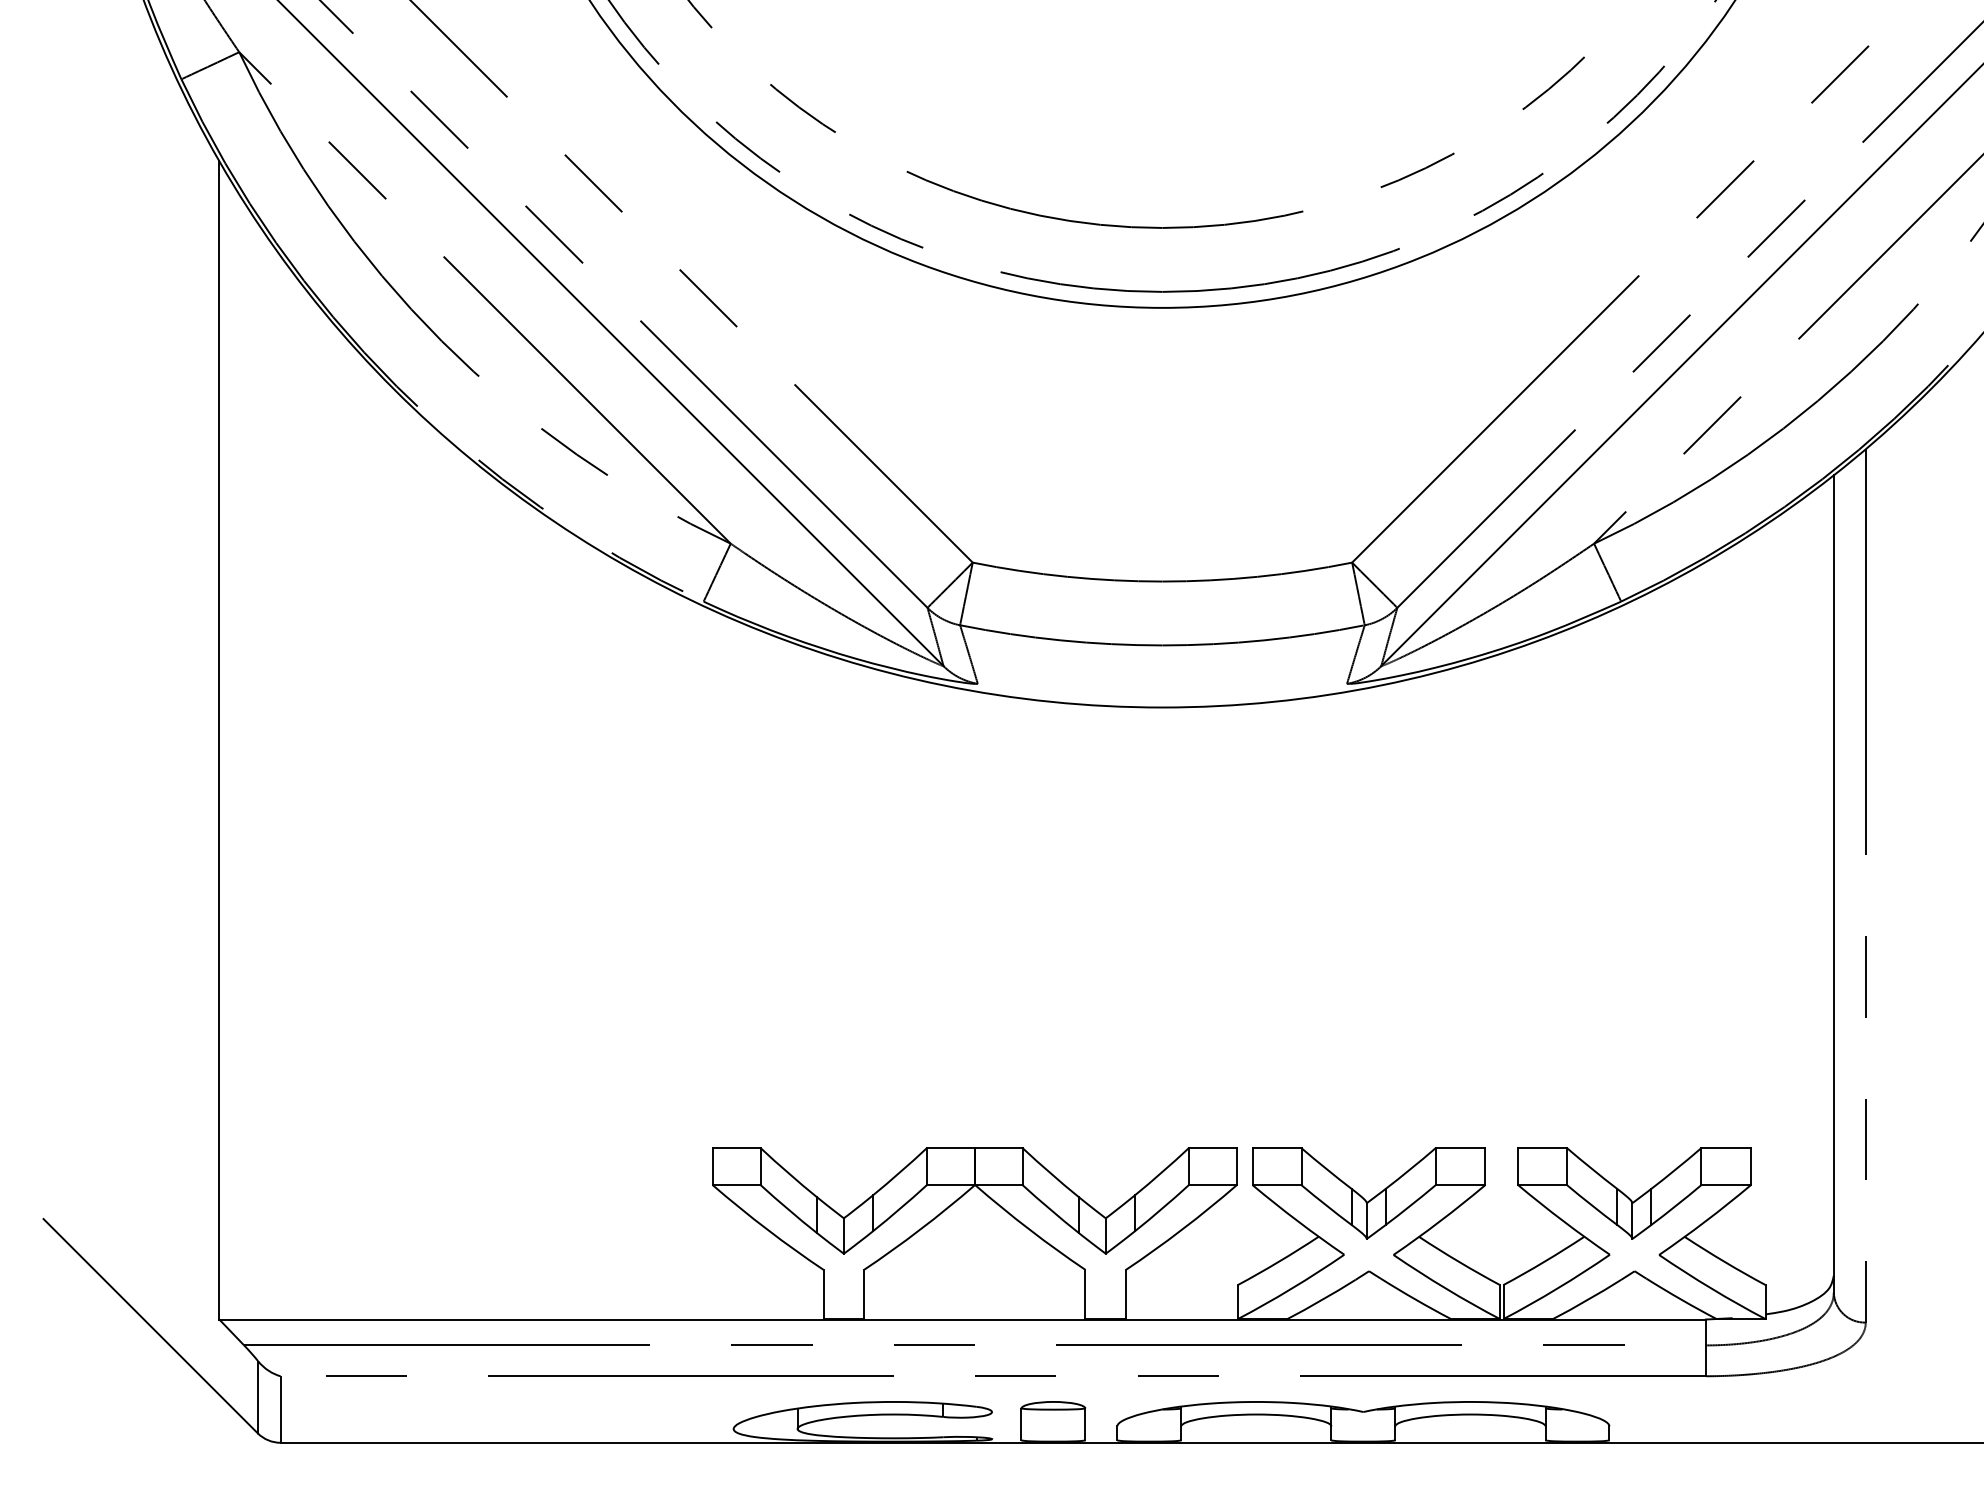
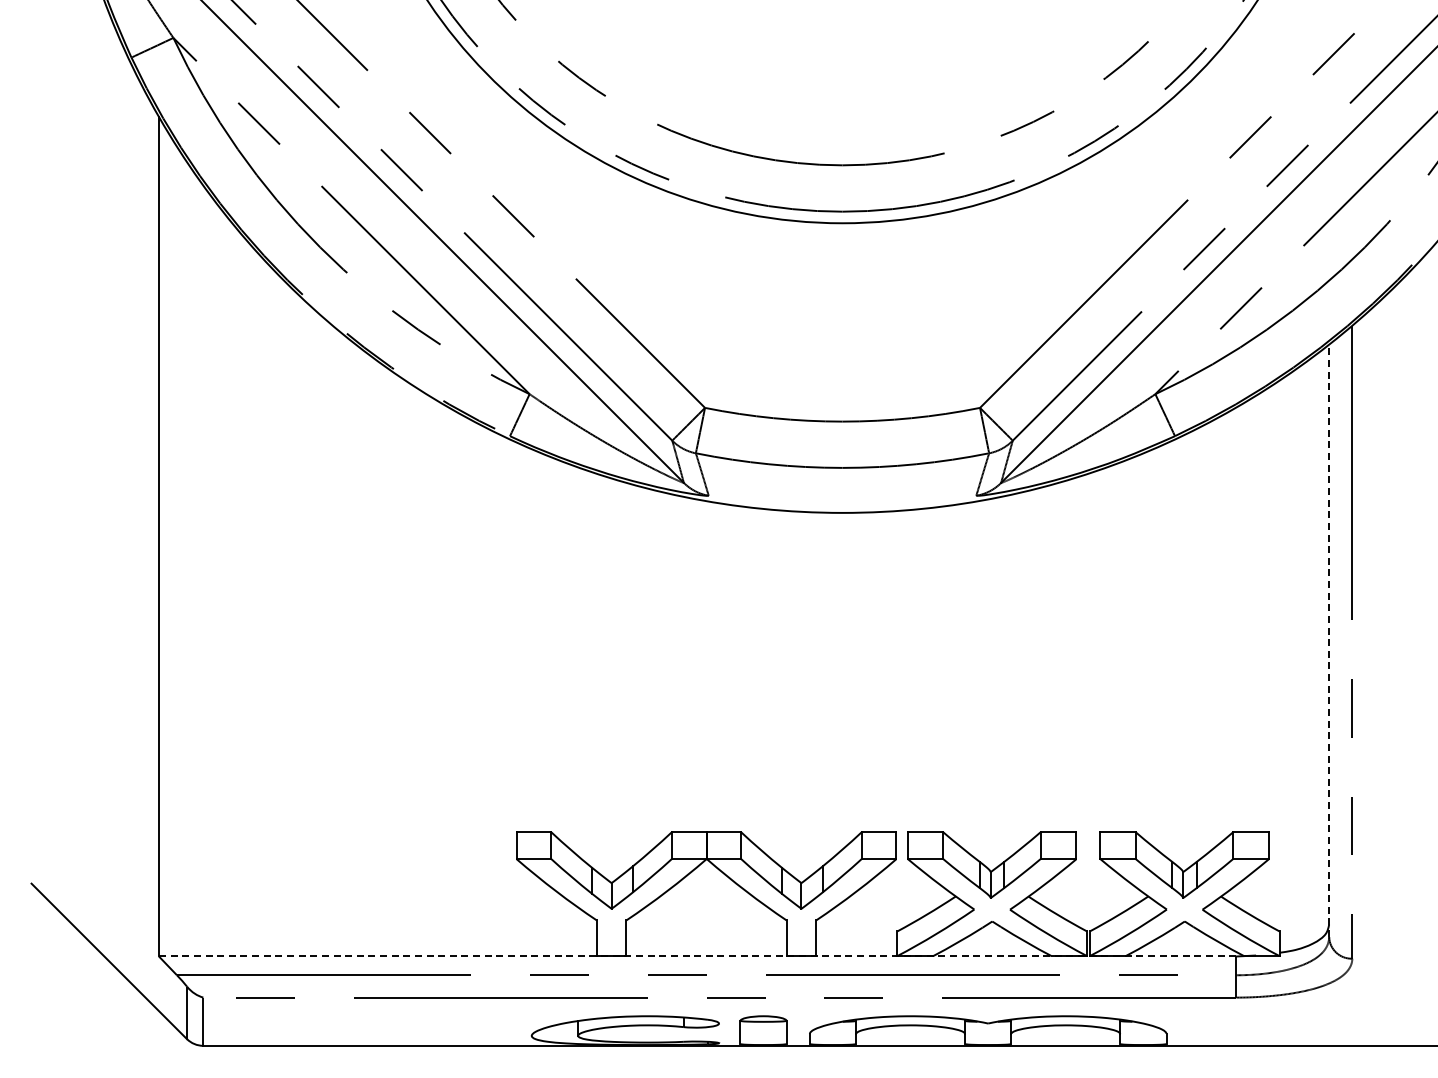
line: (1834, 883) -> (1329, 640), solid -> dashed
line: (962, 1319) -> (697, 956), solid -> dashed

